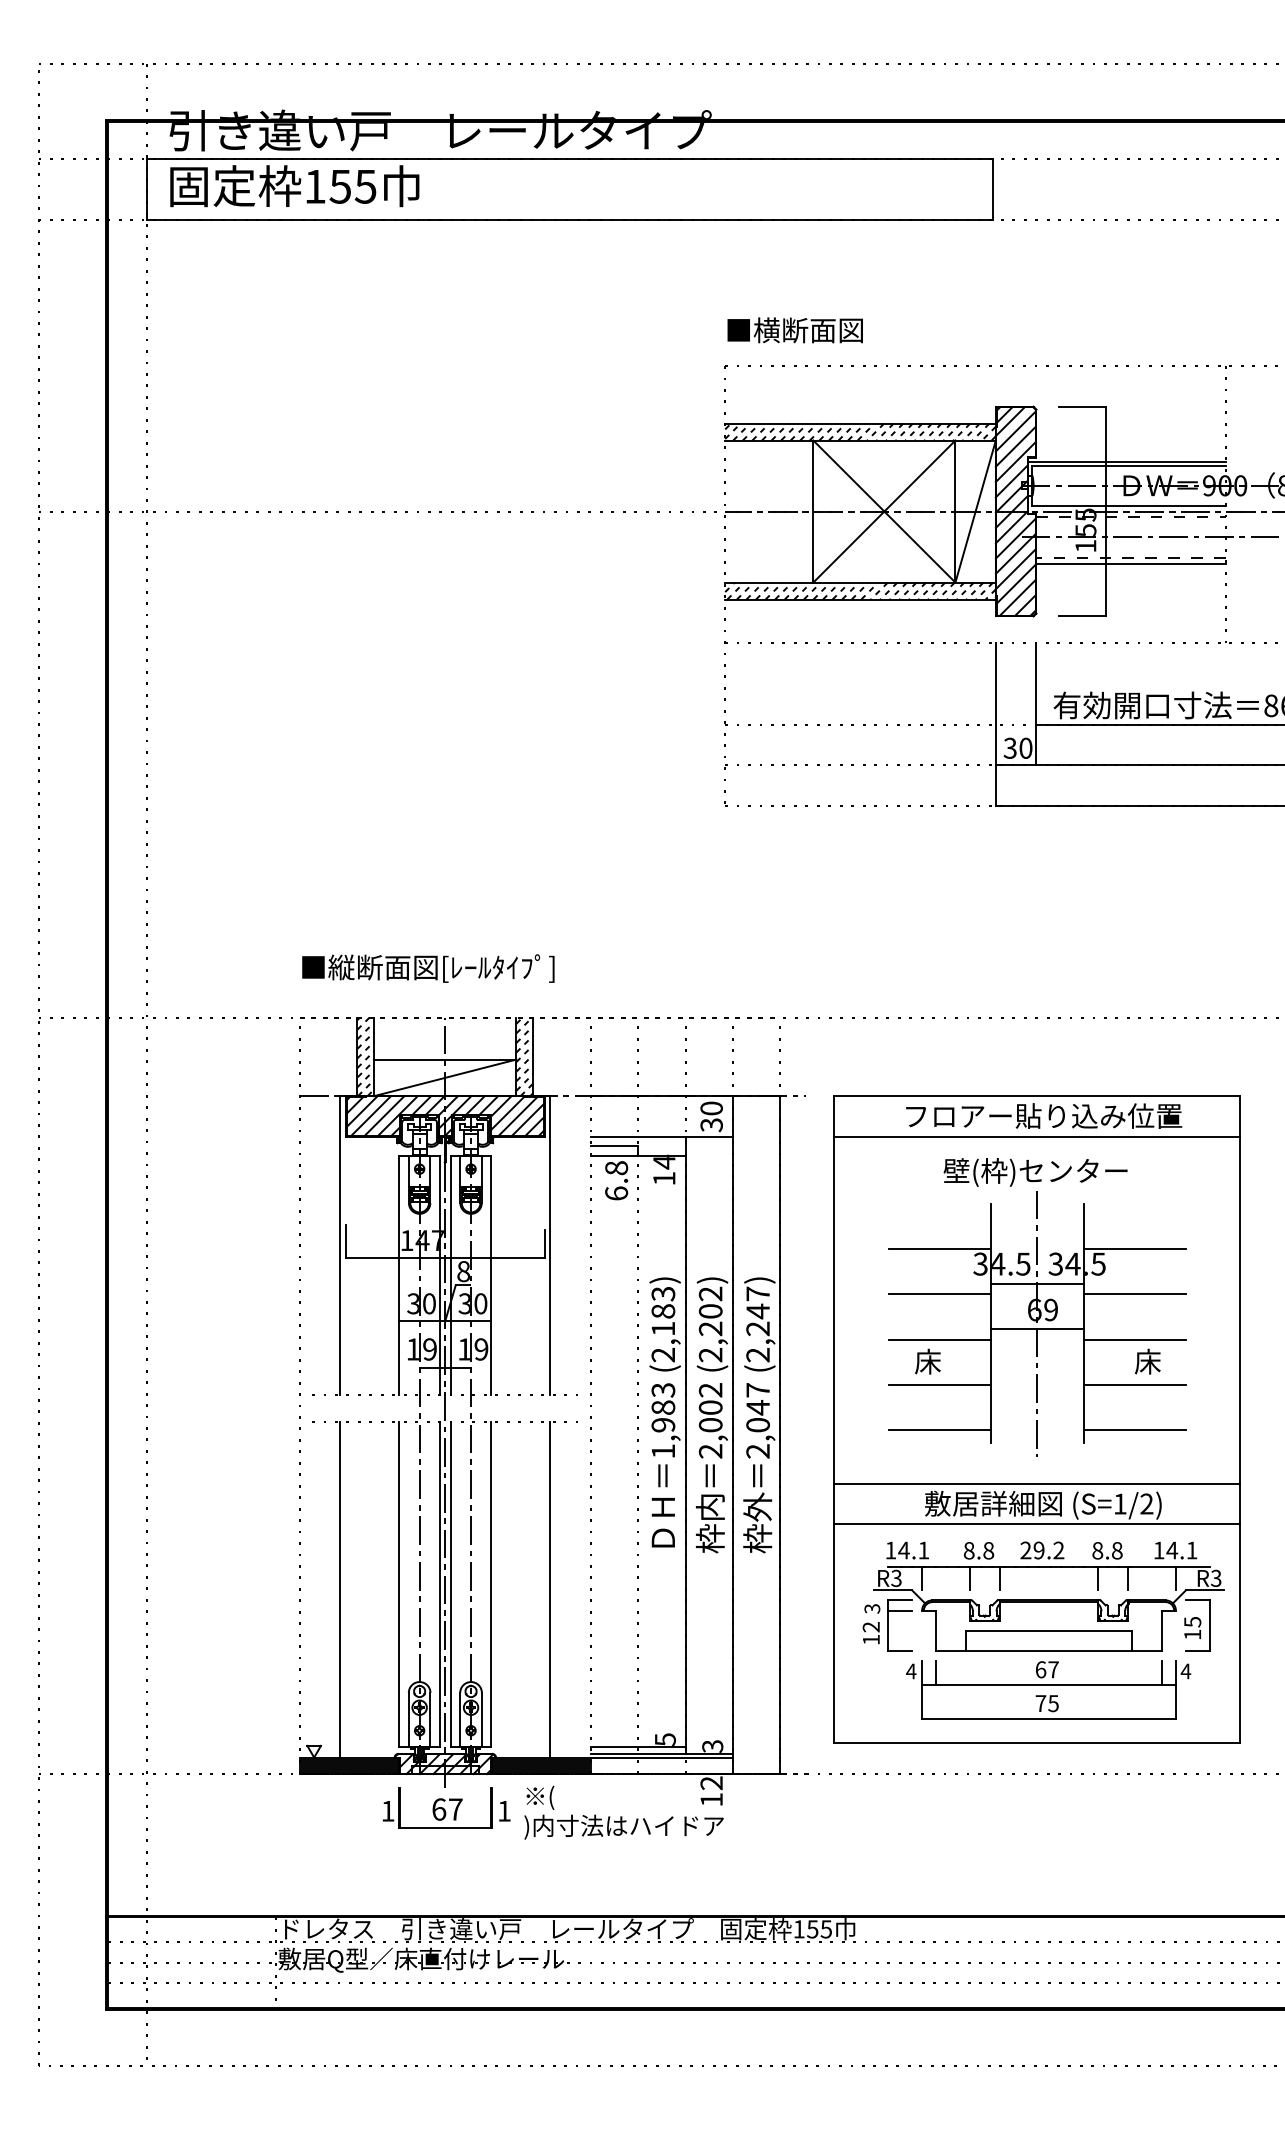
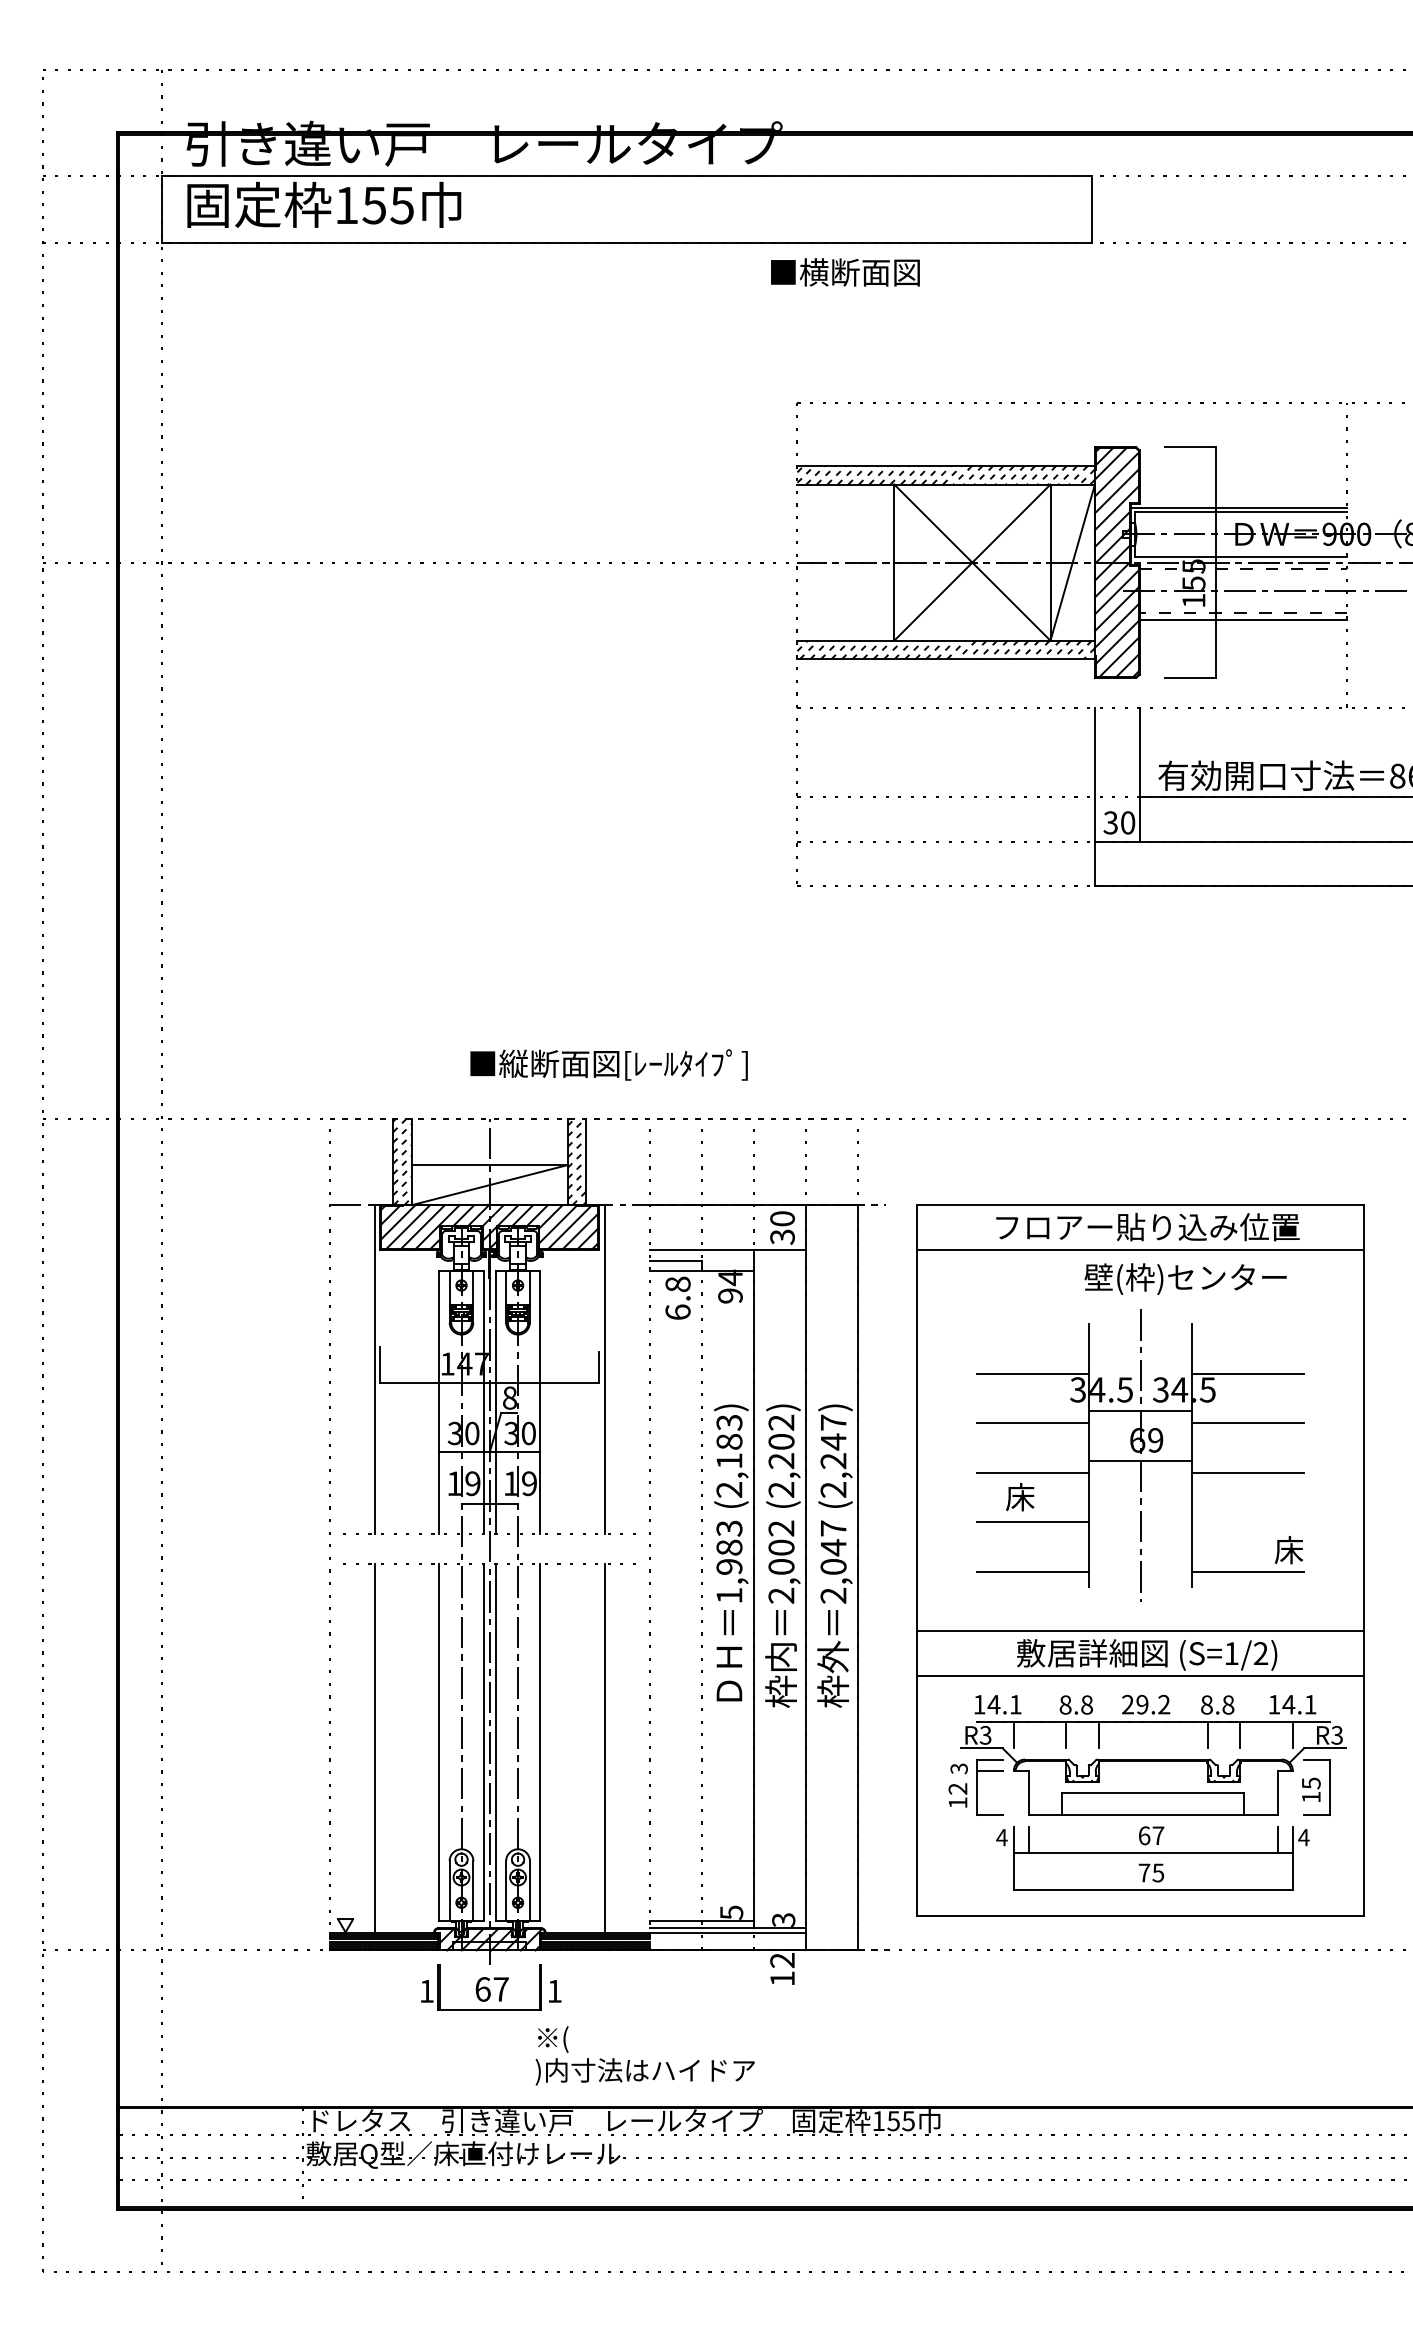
text: (795, 330) -> (845, 272), moved
text: (427, 968) -> (608, 1064), moved
text: (1035, 1171) -> (1185, 1278), moved
text: (664, 1178) -> (730, 1295), 14 -> 94
text: (1147, 1362) -> (1288, 1550), moved
line: (1134, 1384) -> (1247, 1522), removed
text: (623, 1812) -> (644, 2055), moved

